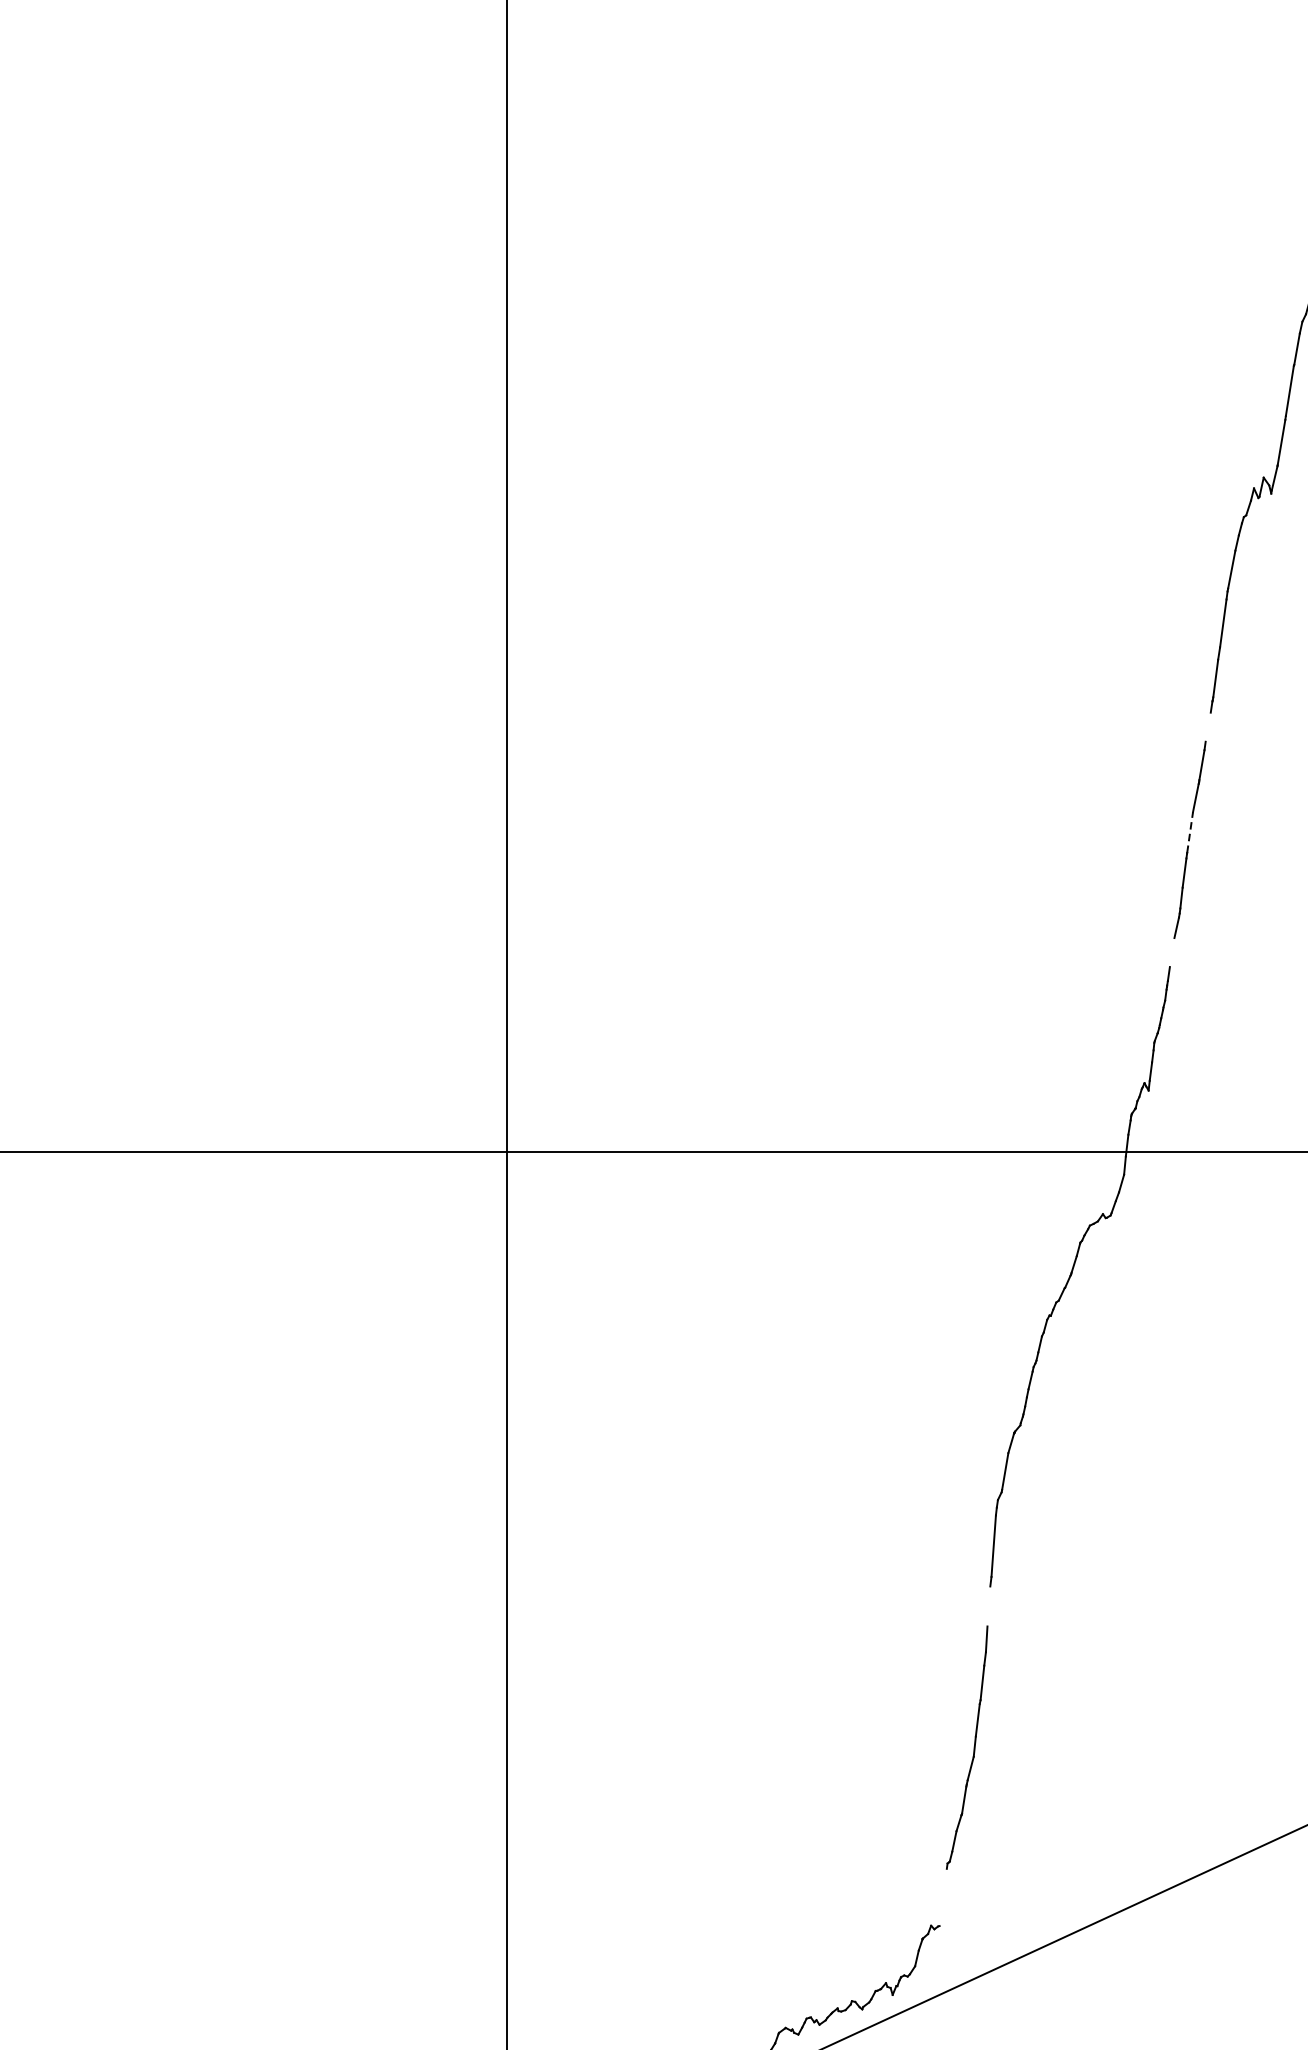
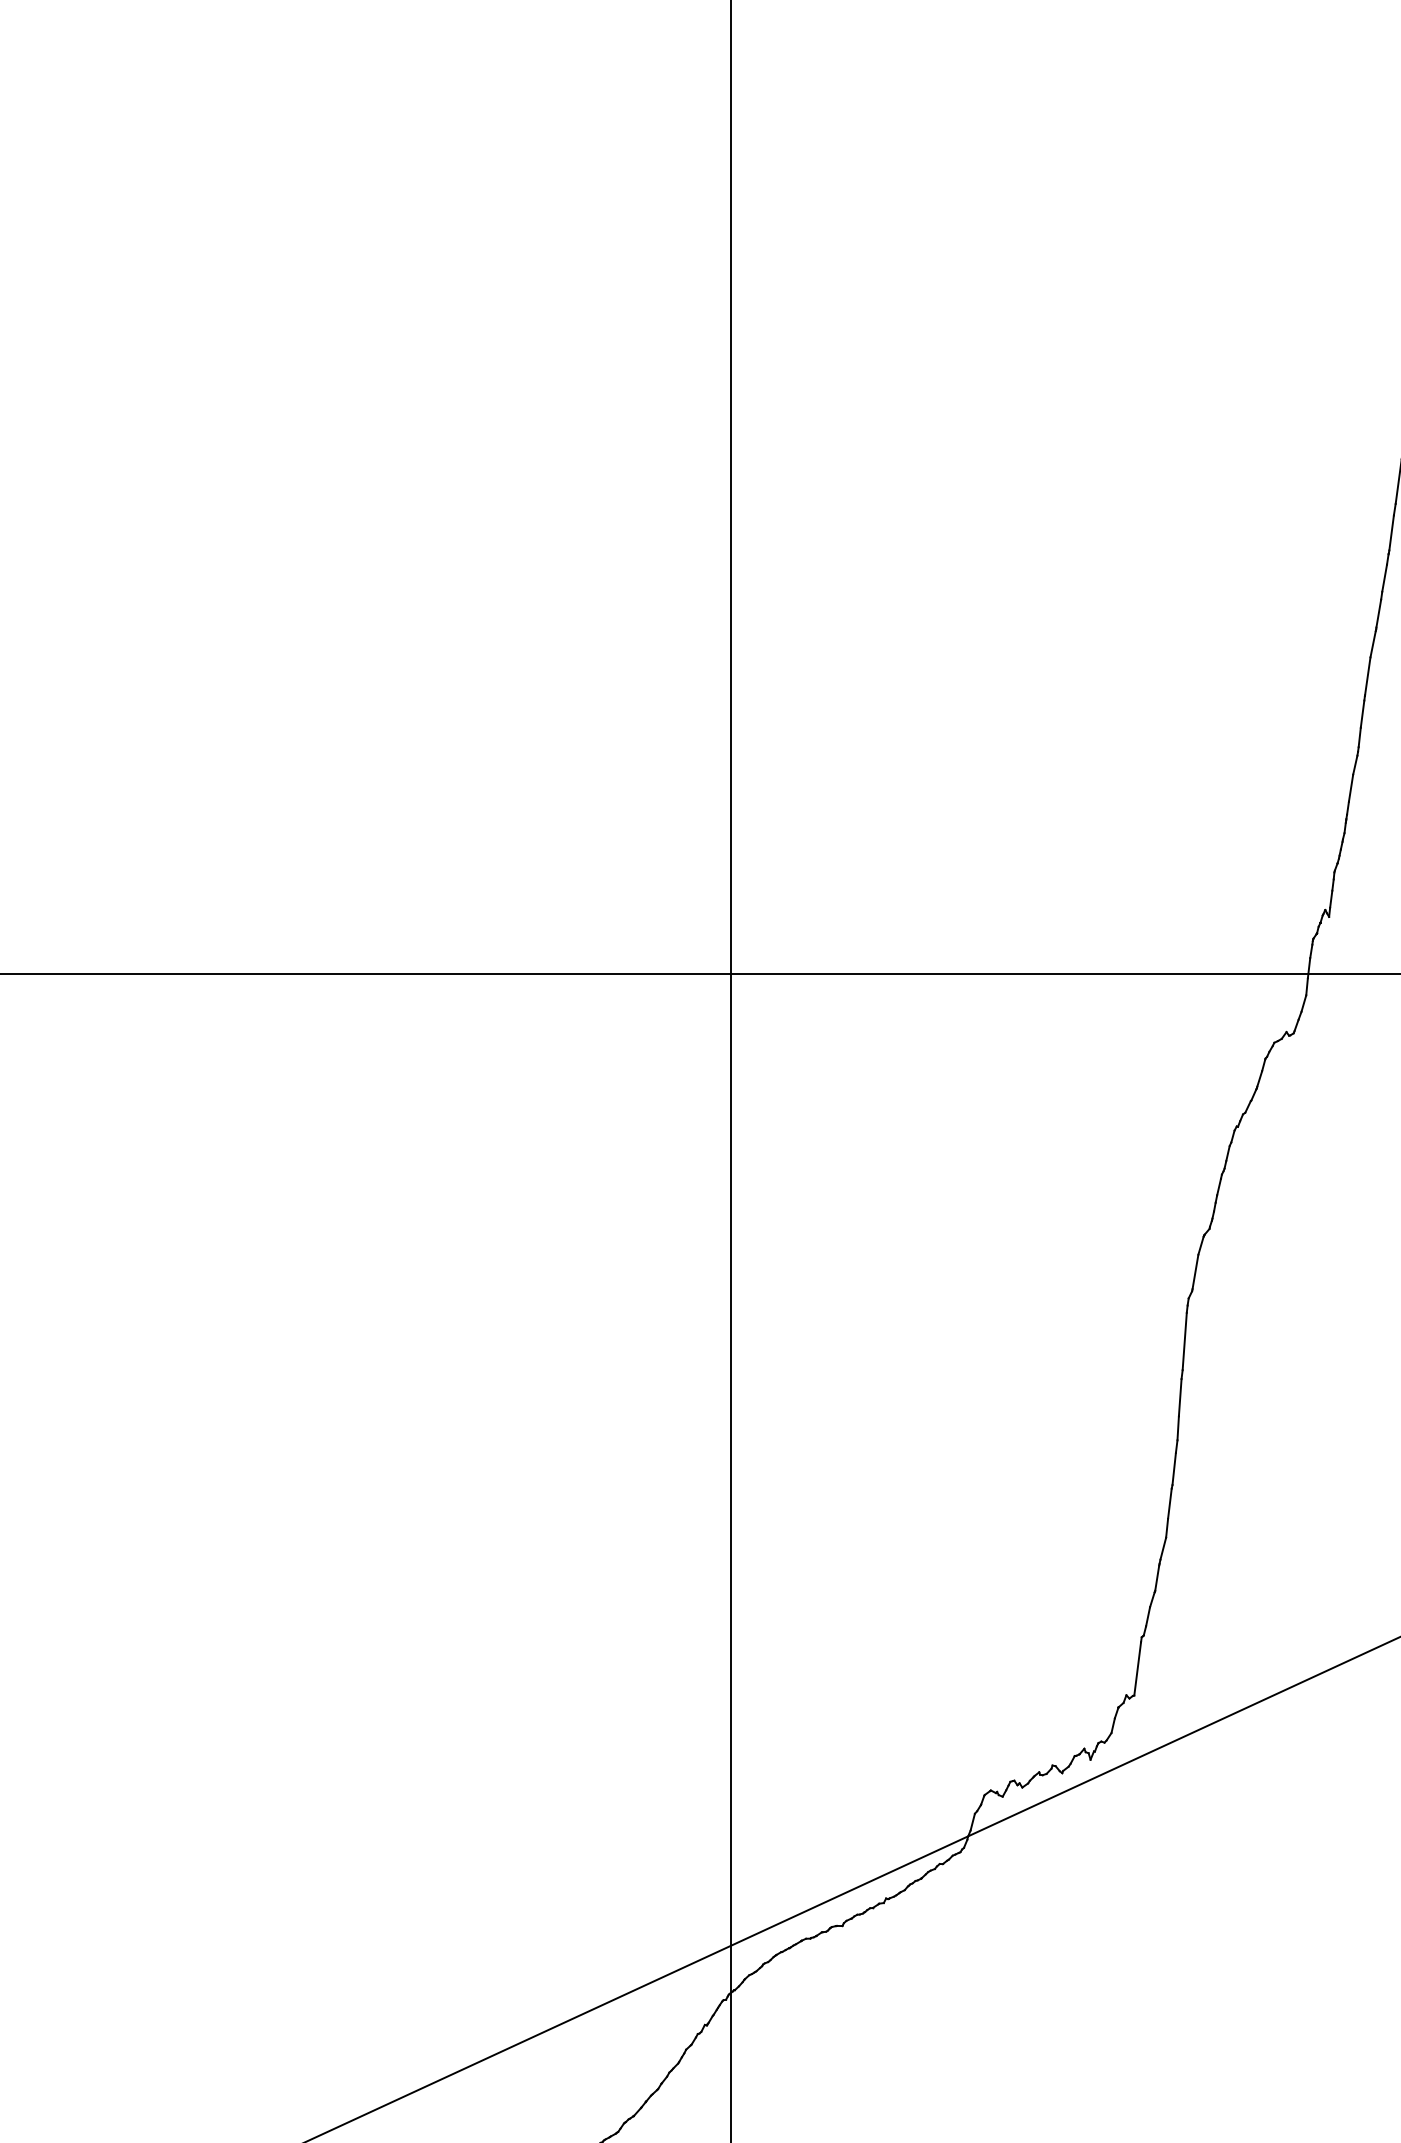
line: (1208, 726) -> (1384, 577), added
line: (1189, 831) -> (1367, 675), dashed -> solid
line: (1171, 951) -> (1350, 787), added
line: (988, 1606) -> (1179, 1397), added
line: (943, 1897) -> (1137, 1668), added

